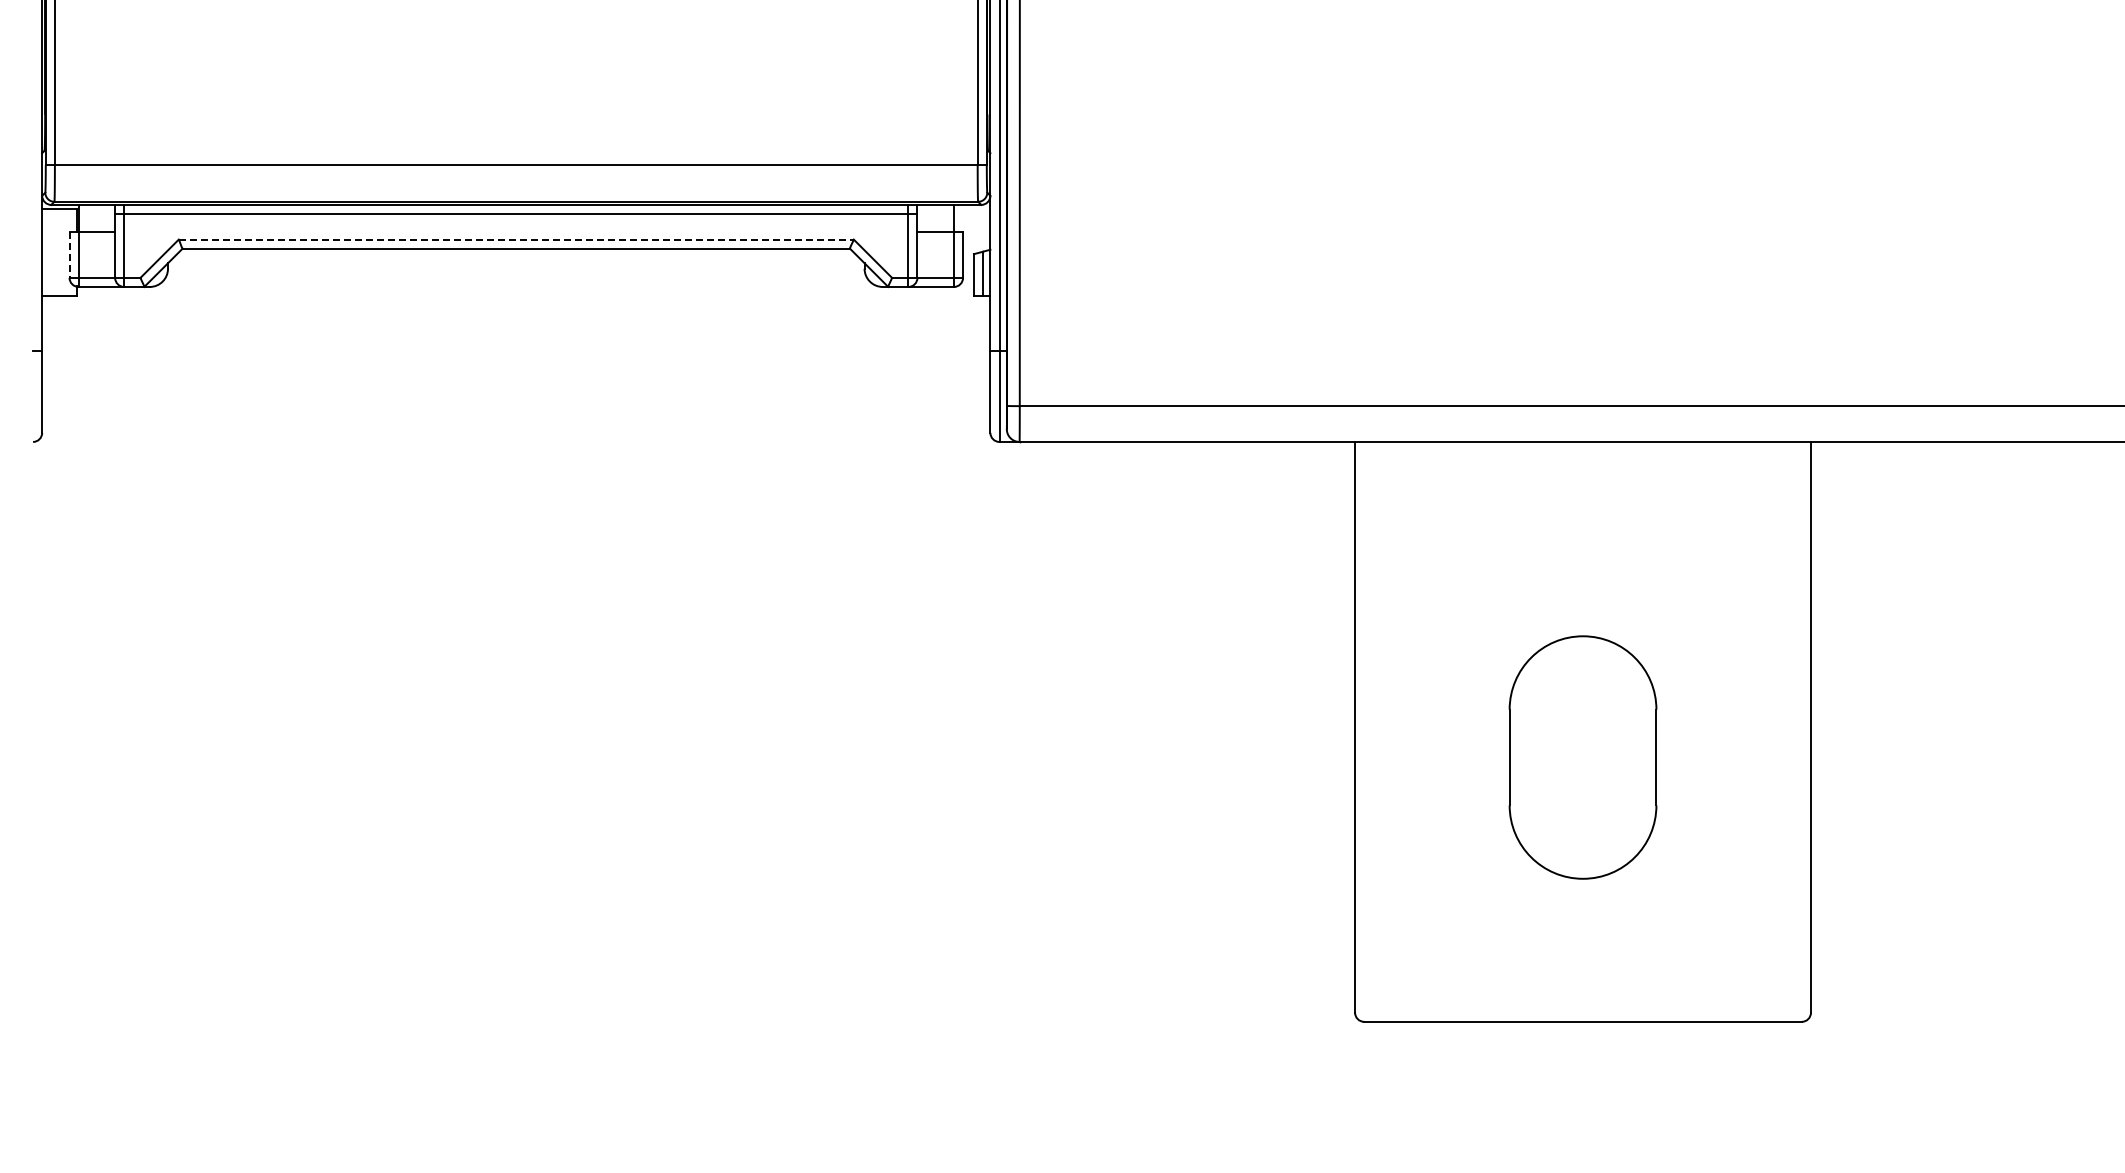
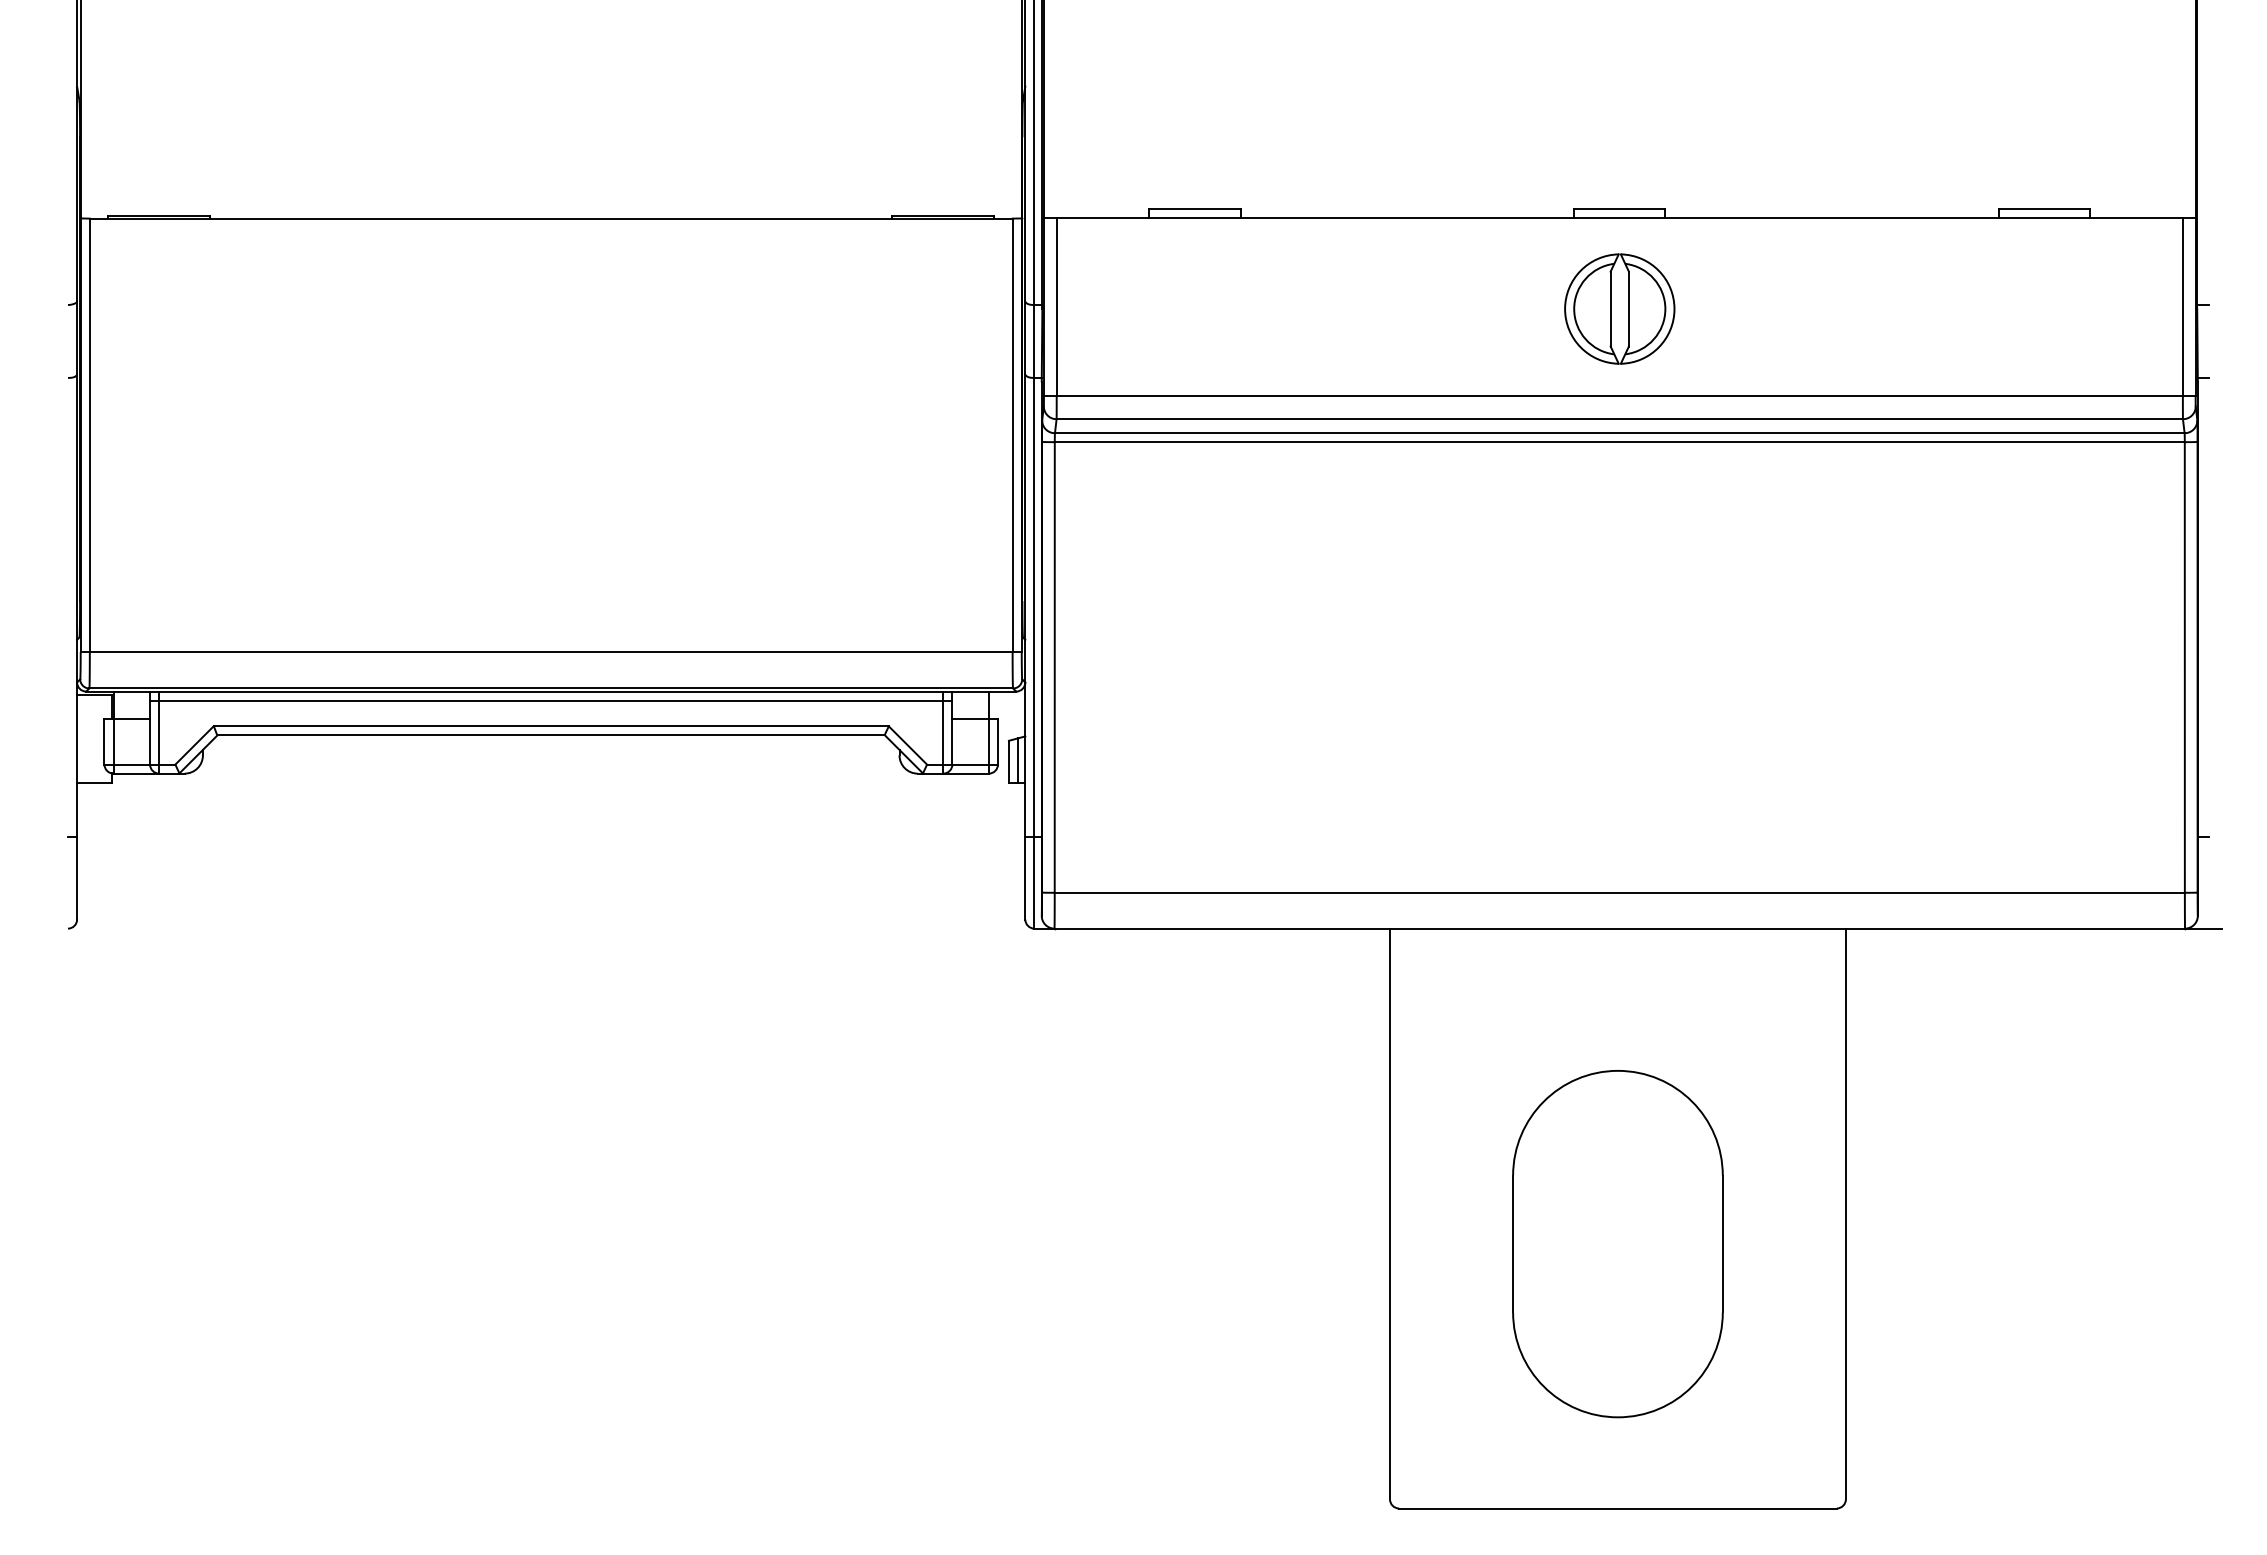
line: (516, 239) -> (551, 726), dashed -> solid
line: (69, 254) -> (104, 741), dashed -> solid
part: (1582, 757) -> (1617, 1244), size x1.43

